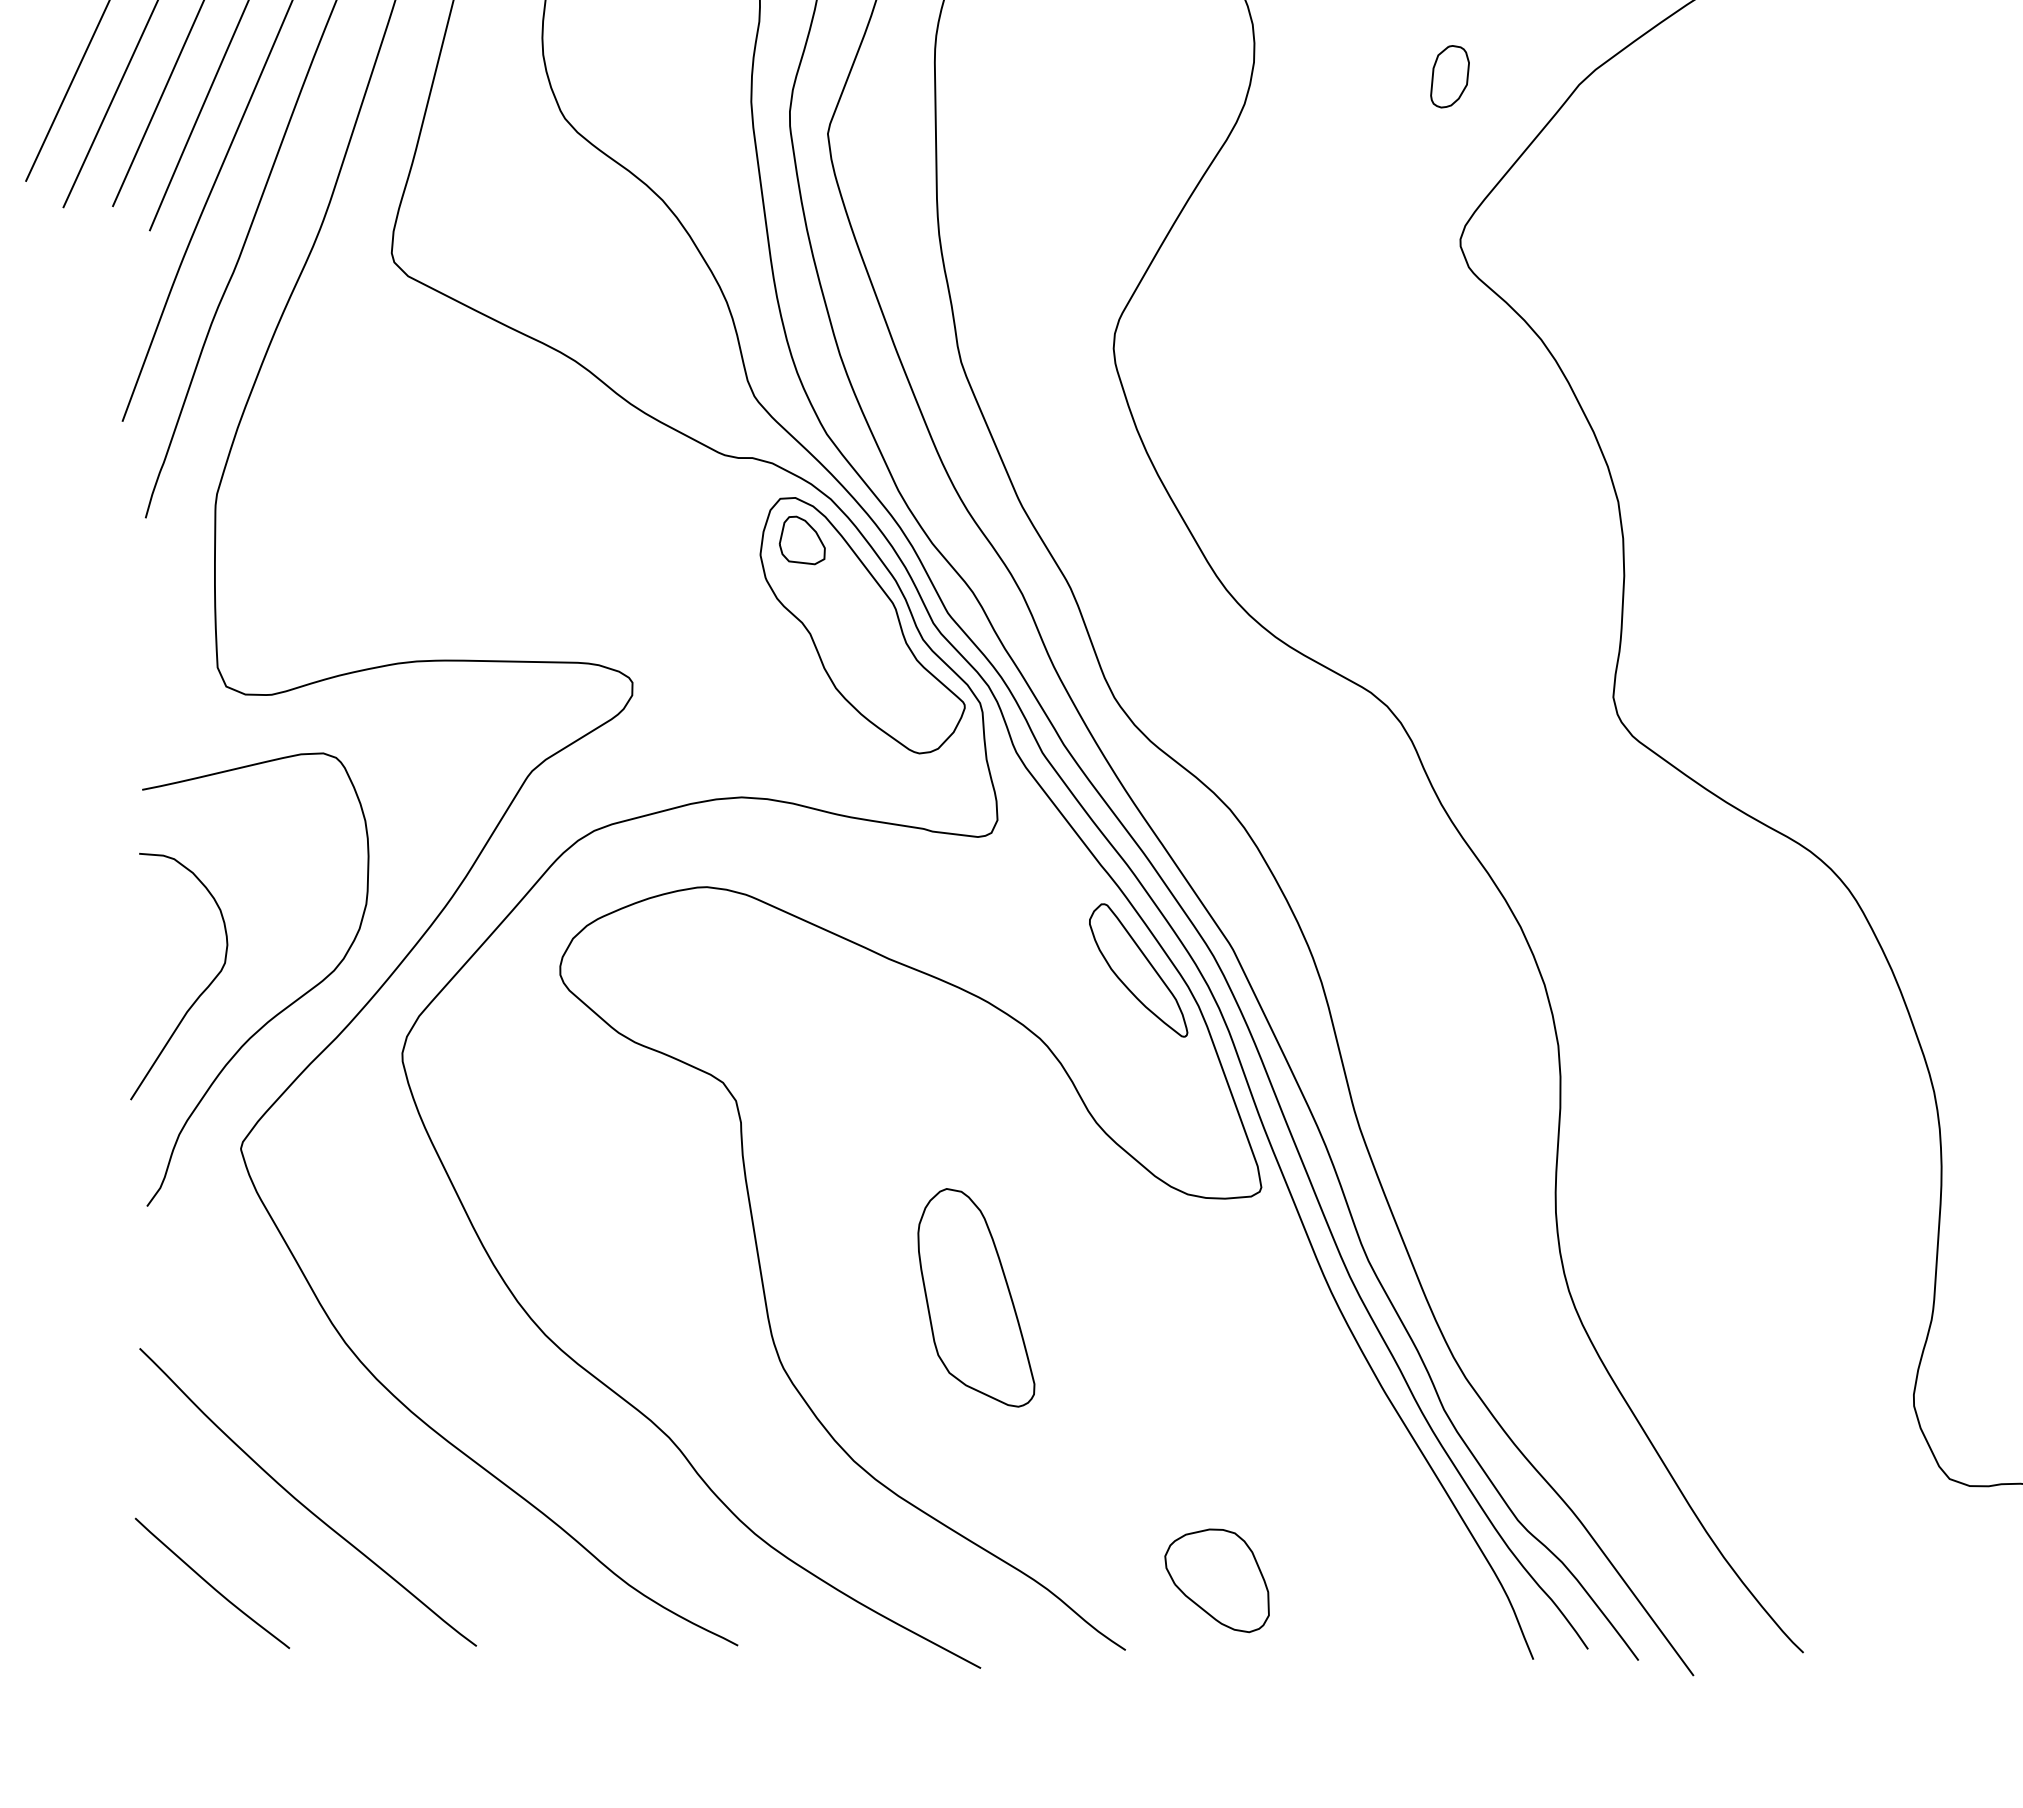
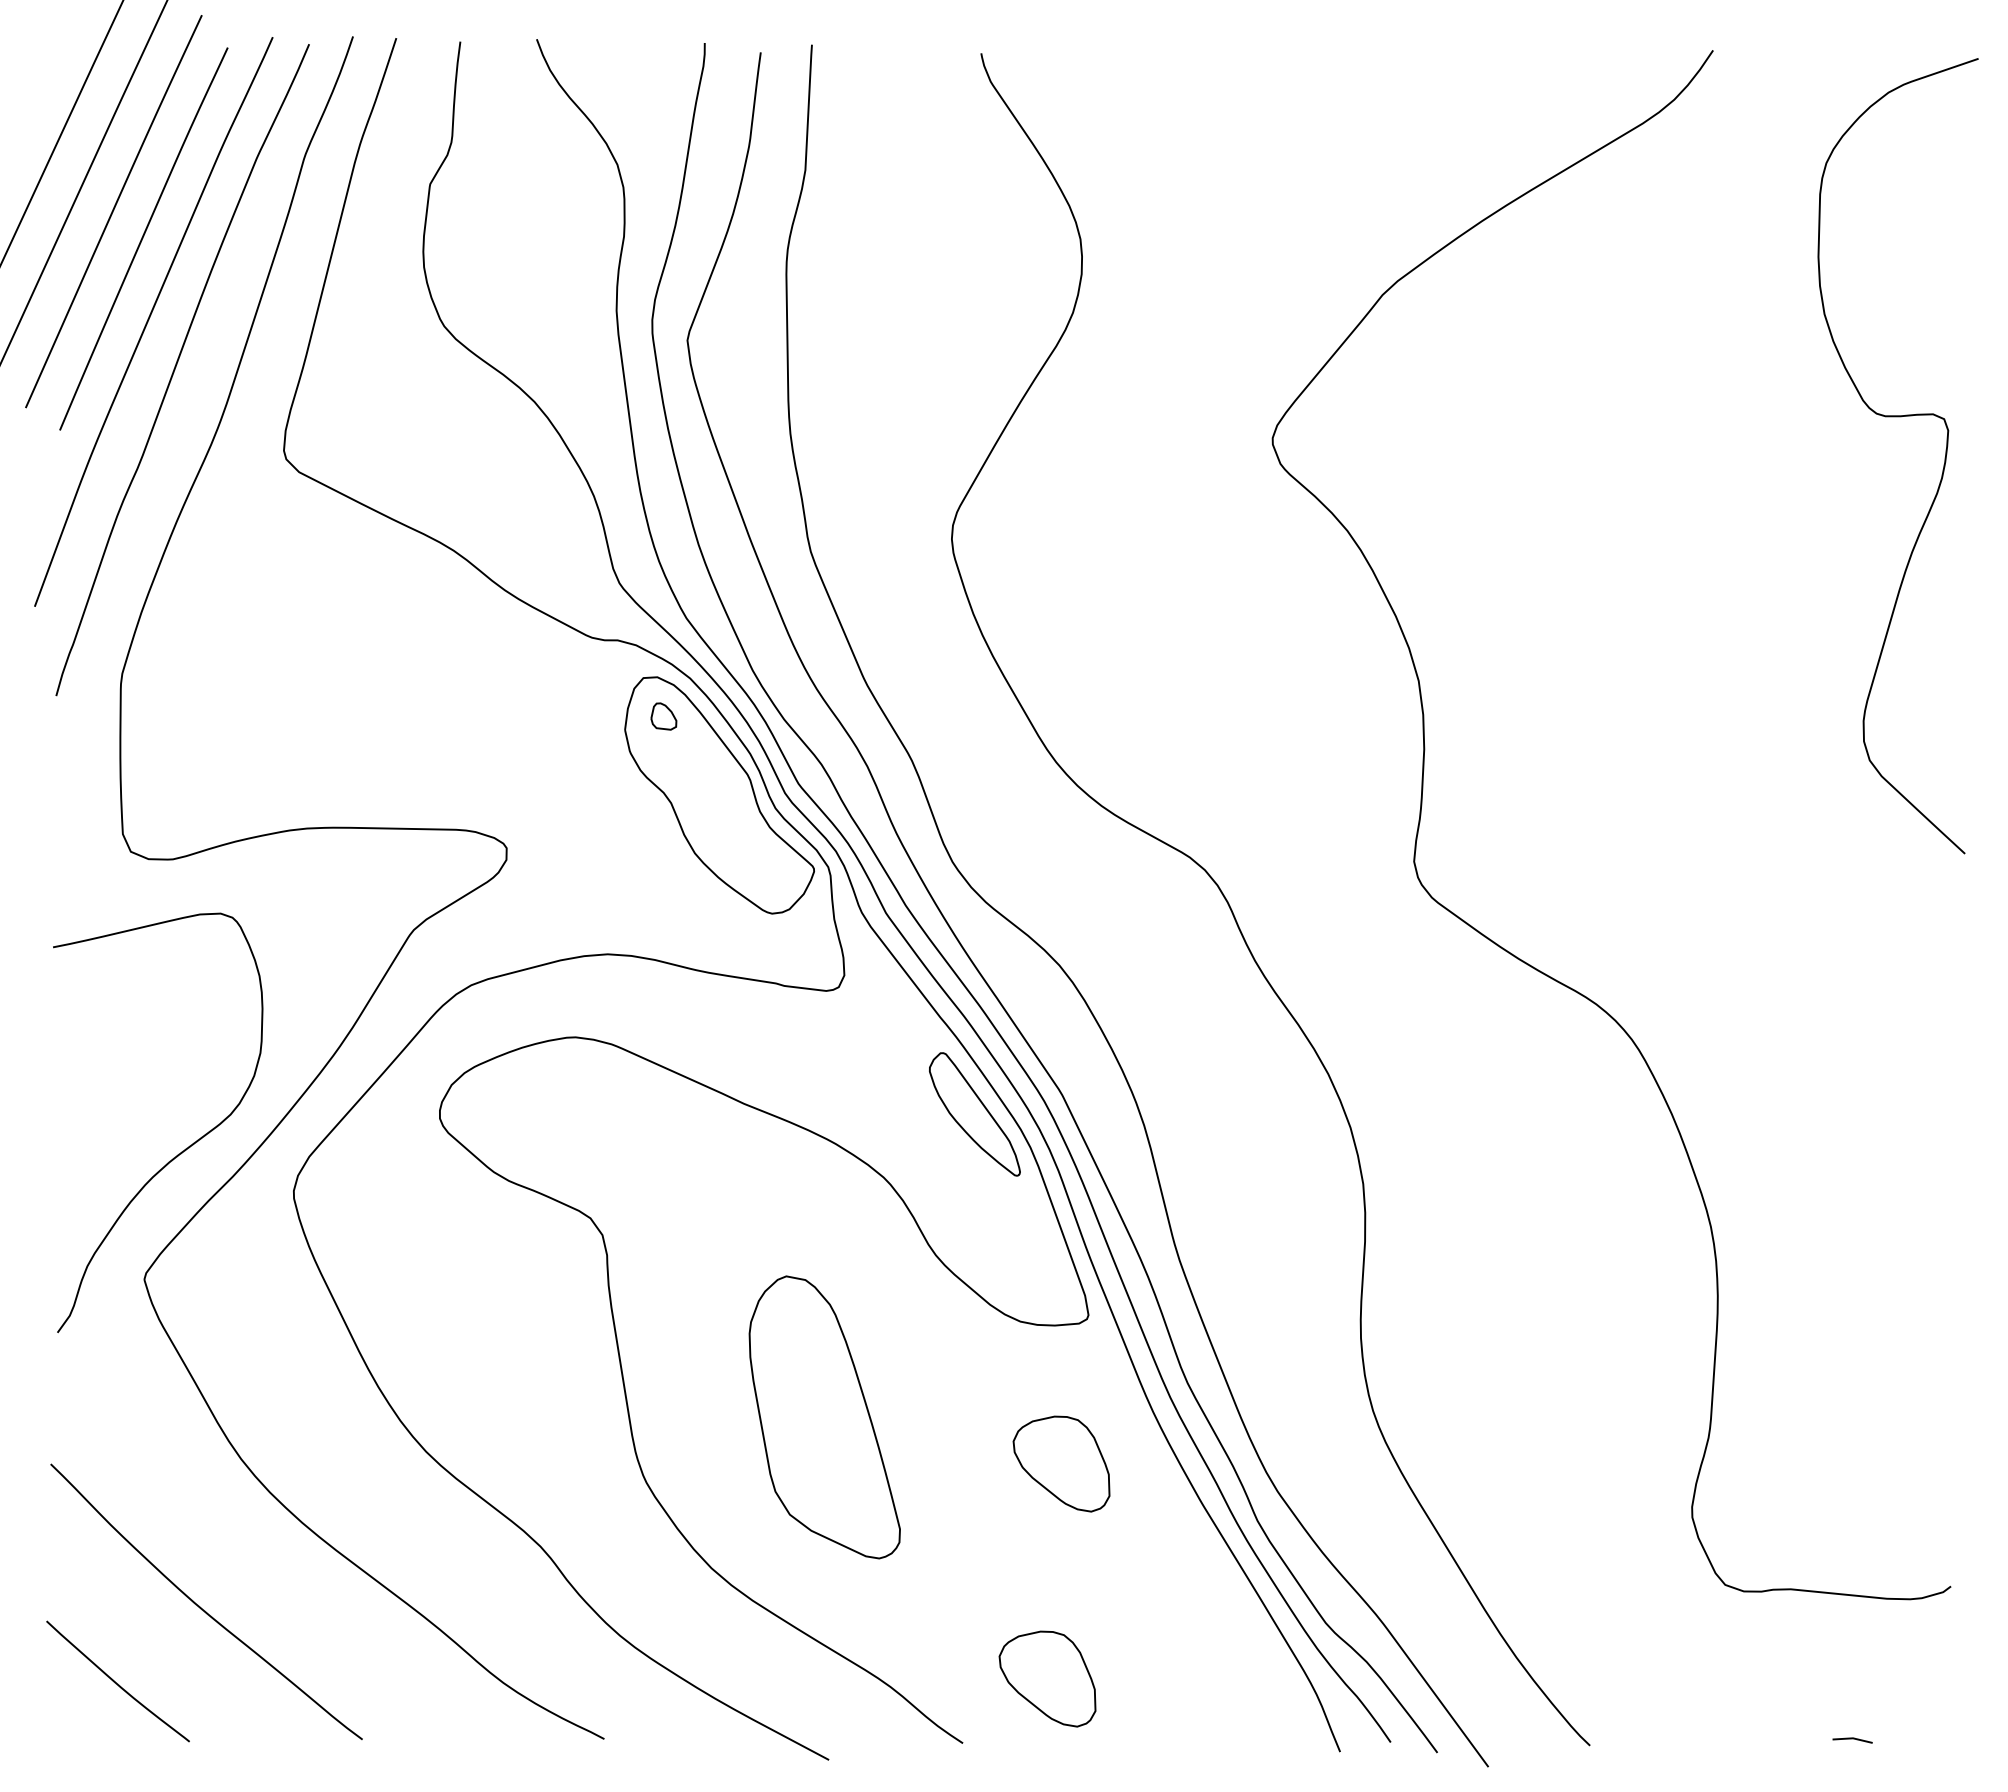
part: (1449, 76) -> (1262, 287), removed
part: (801, 540) -> (663, 716), size x0.6
curve: (198, 995) -> (105, 1137), removed
part: (976, 1296) -> (824, 1416), size x1.4
part: (1232, 1347) -> (1061, 1463), added

